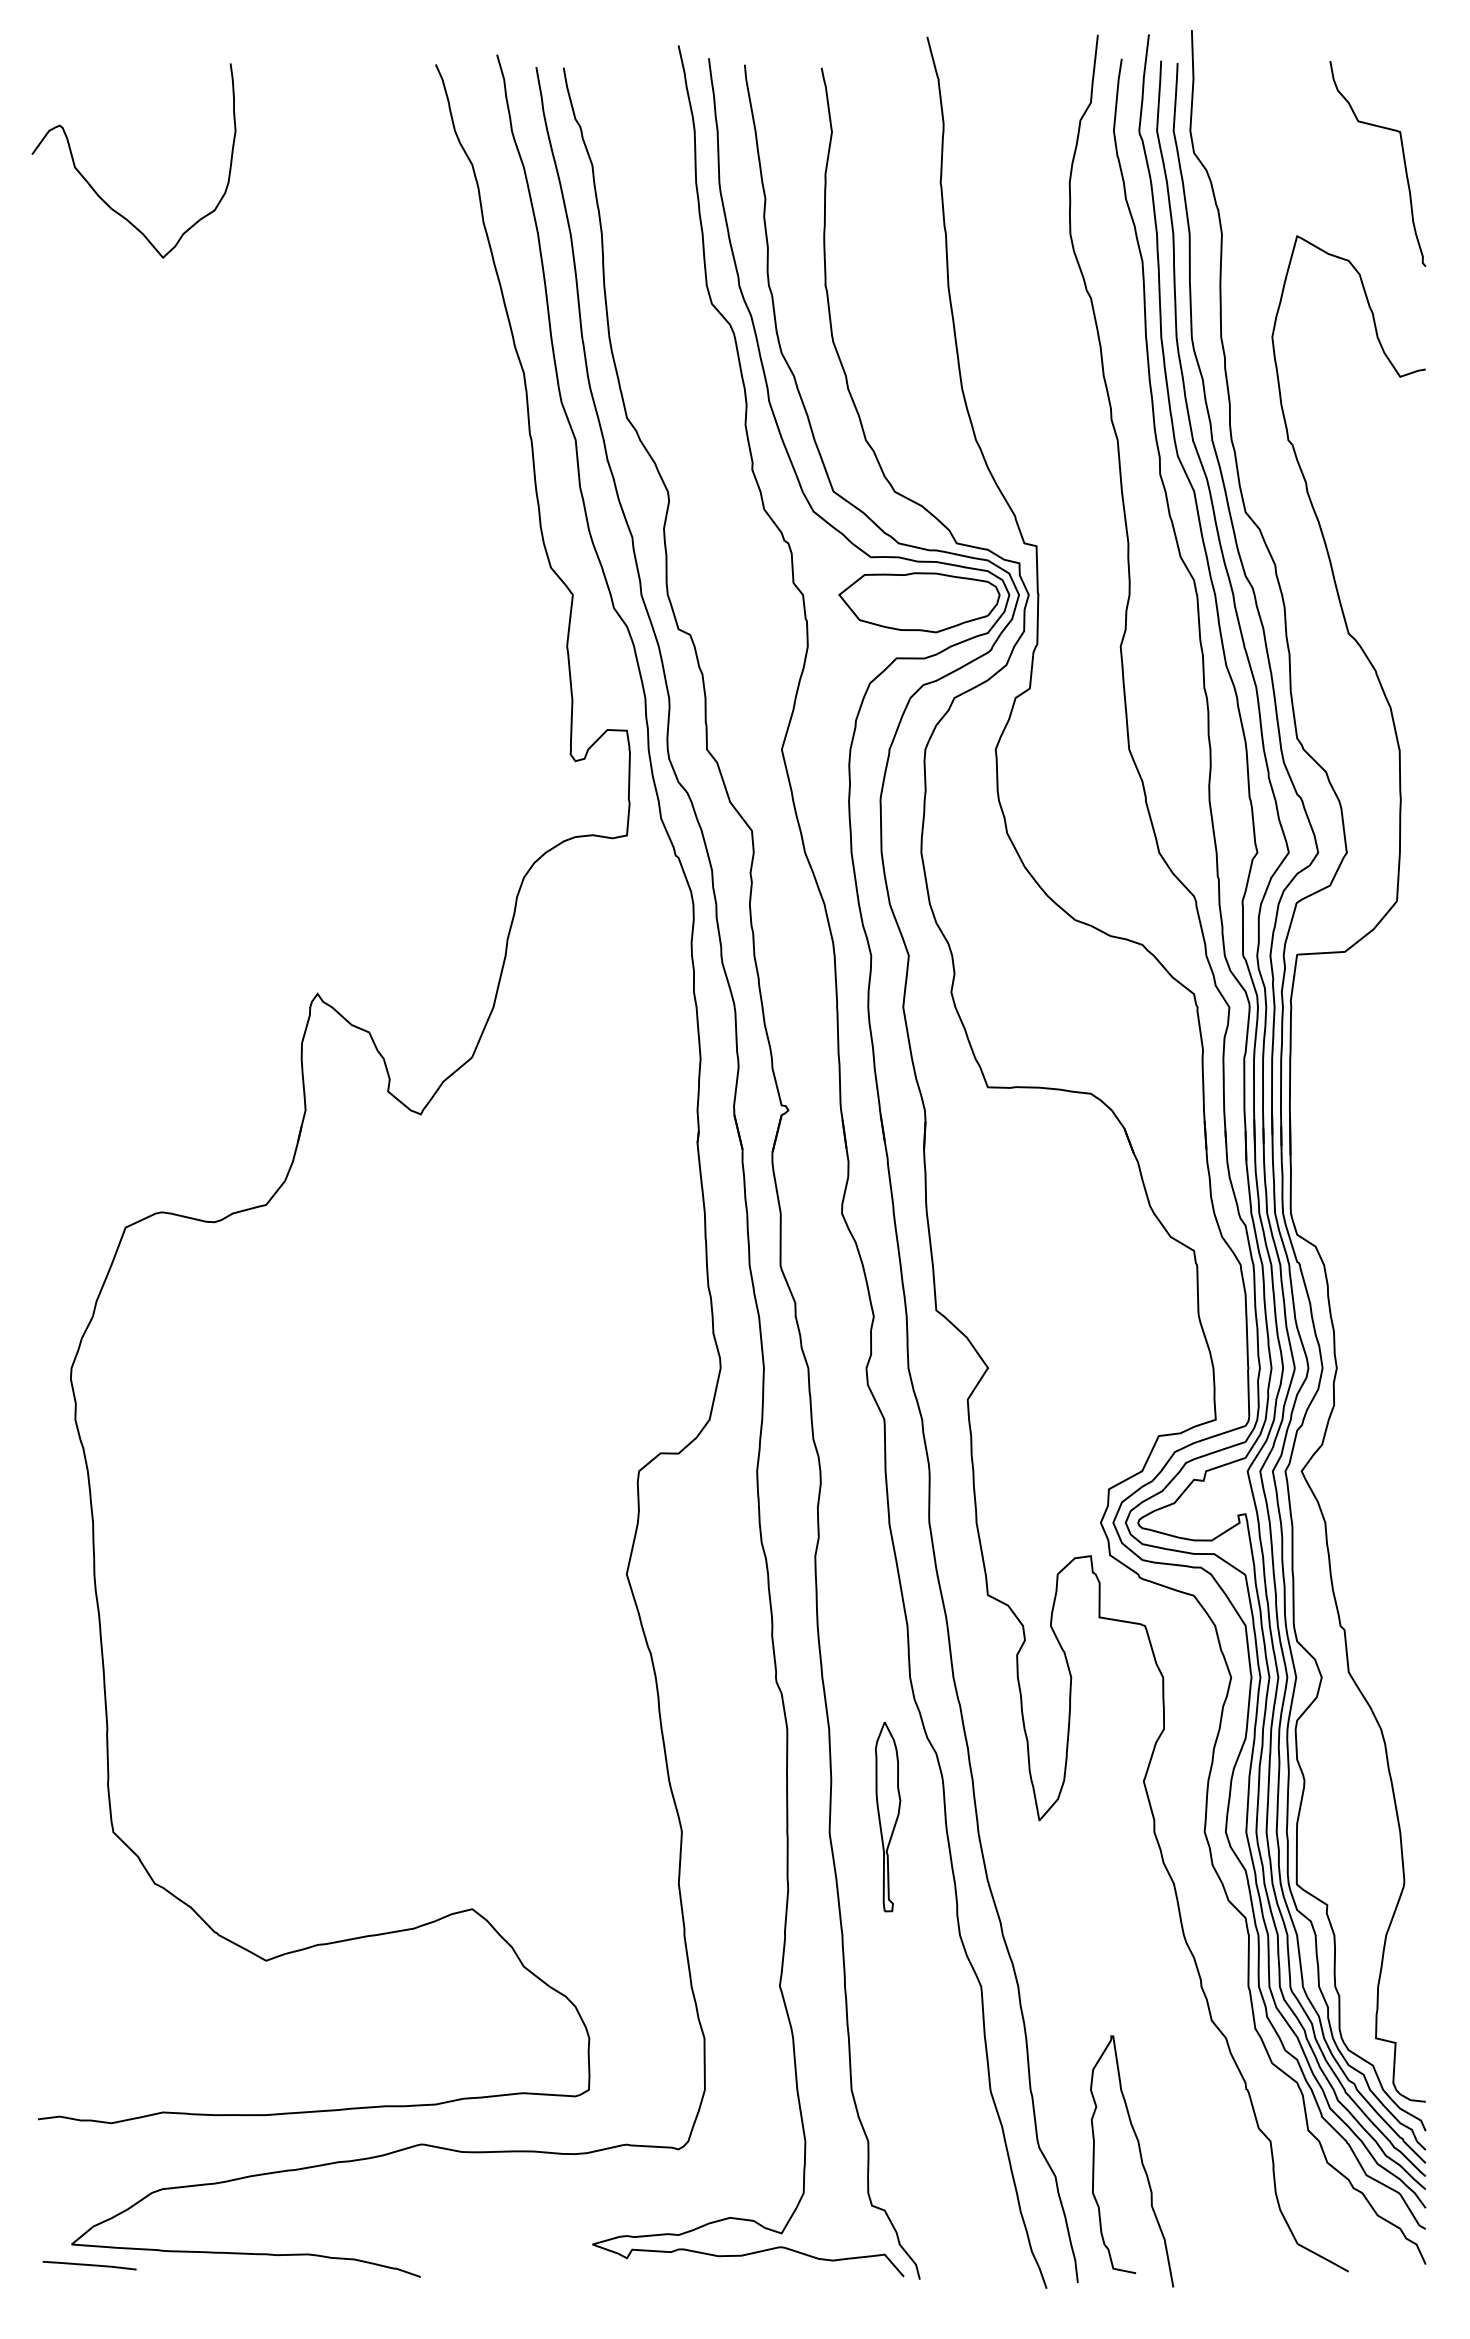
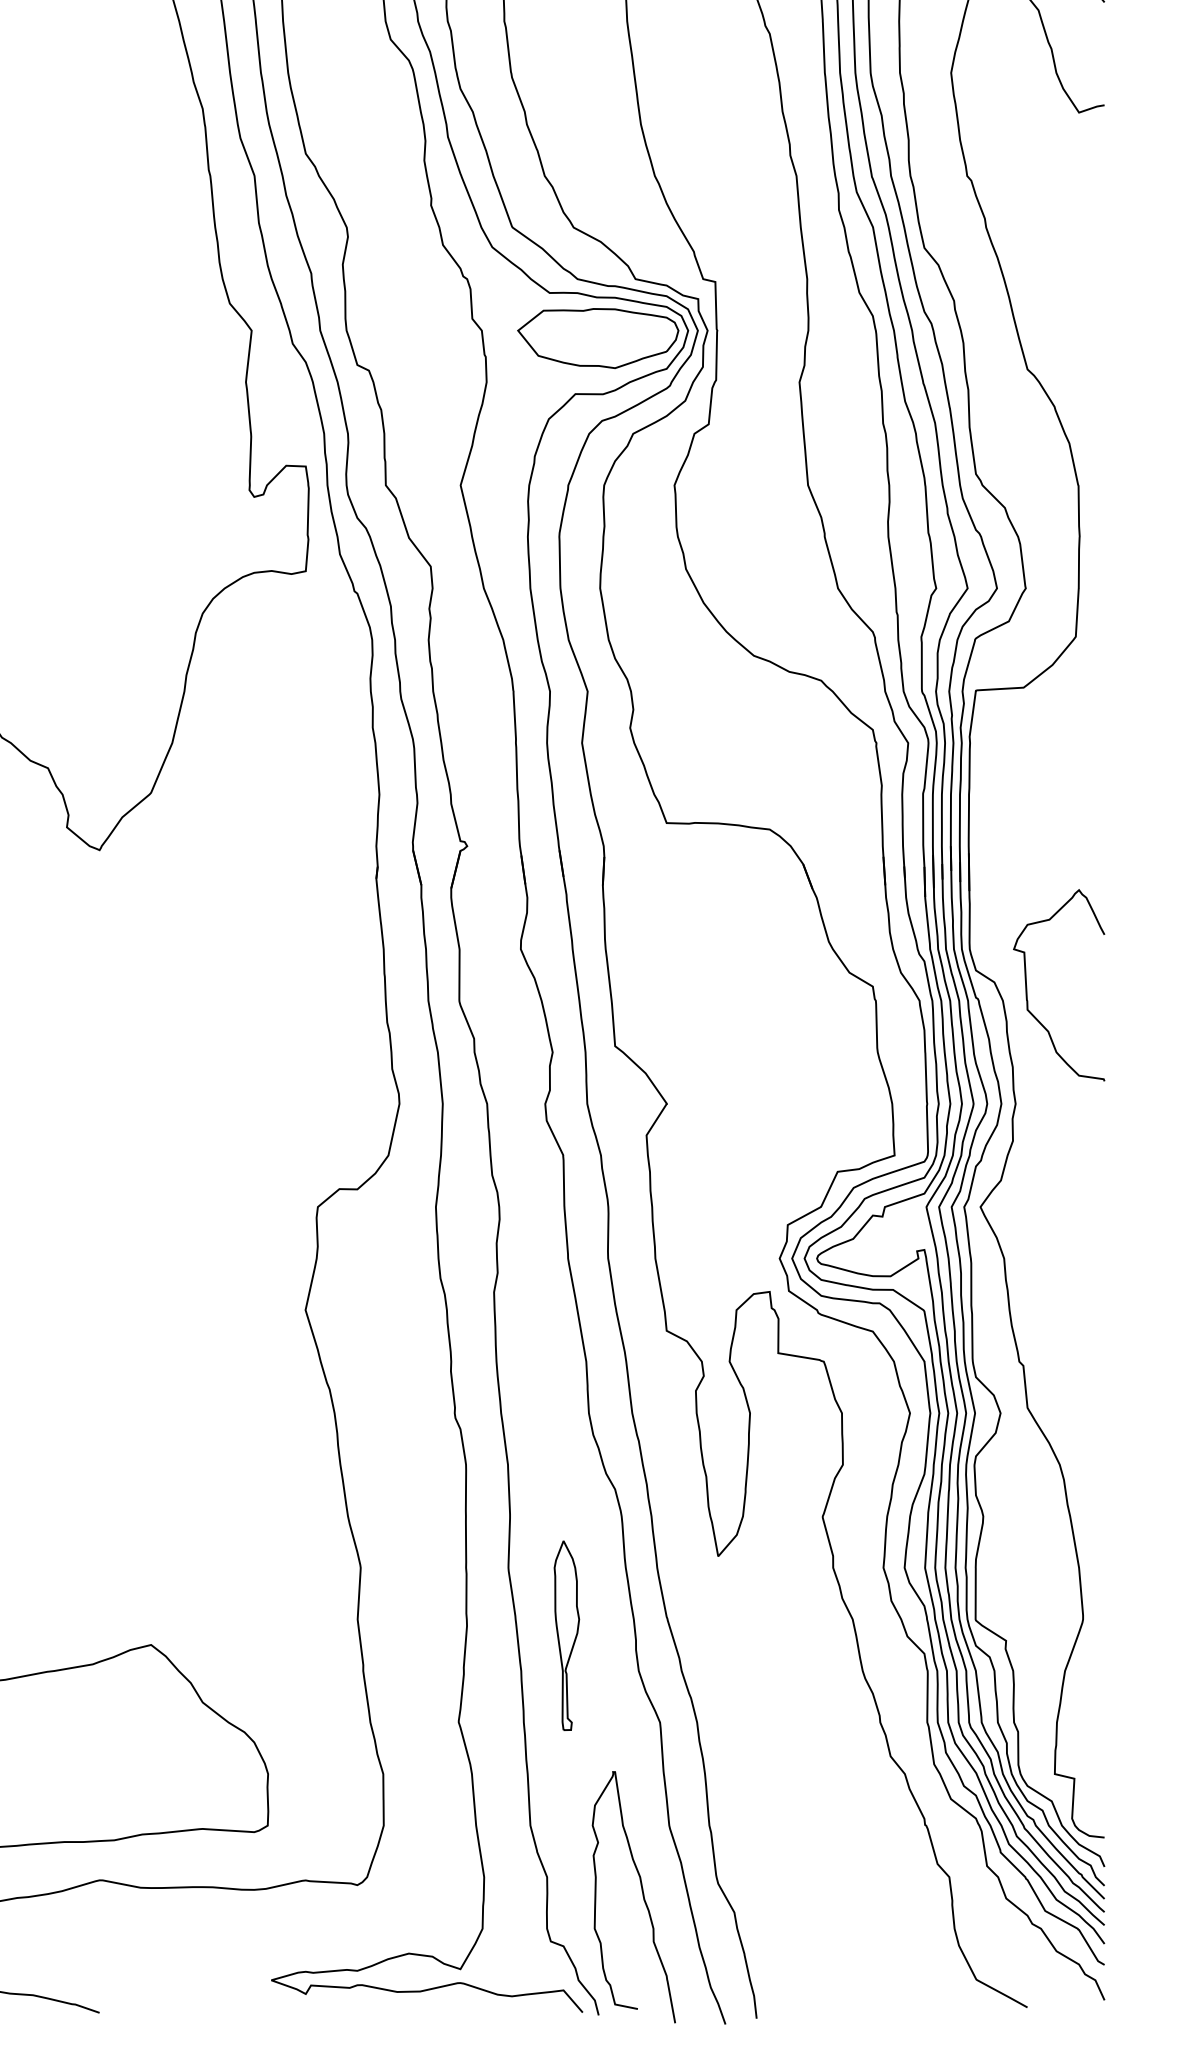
curve: (1348, 1249) -> (1027, 985), added
part: (887, 1816) -> (566, 1635), moved
curve: (1140, 2159) -> (642, 1895), moved

